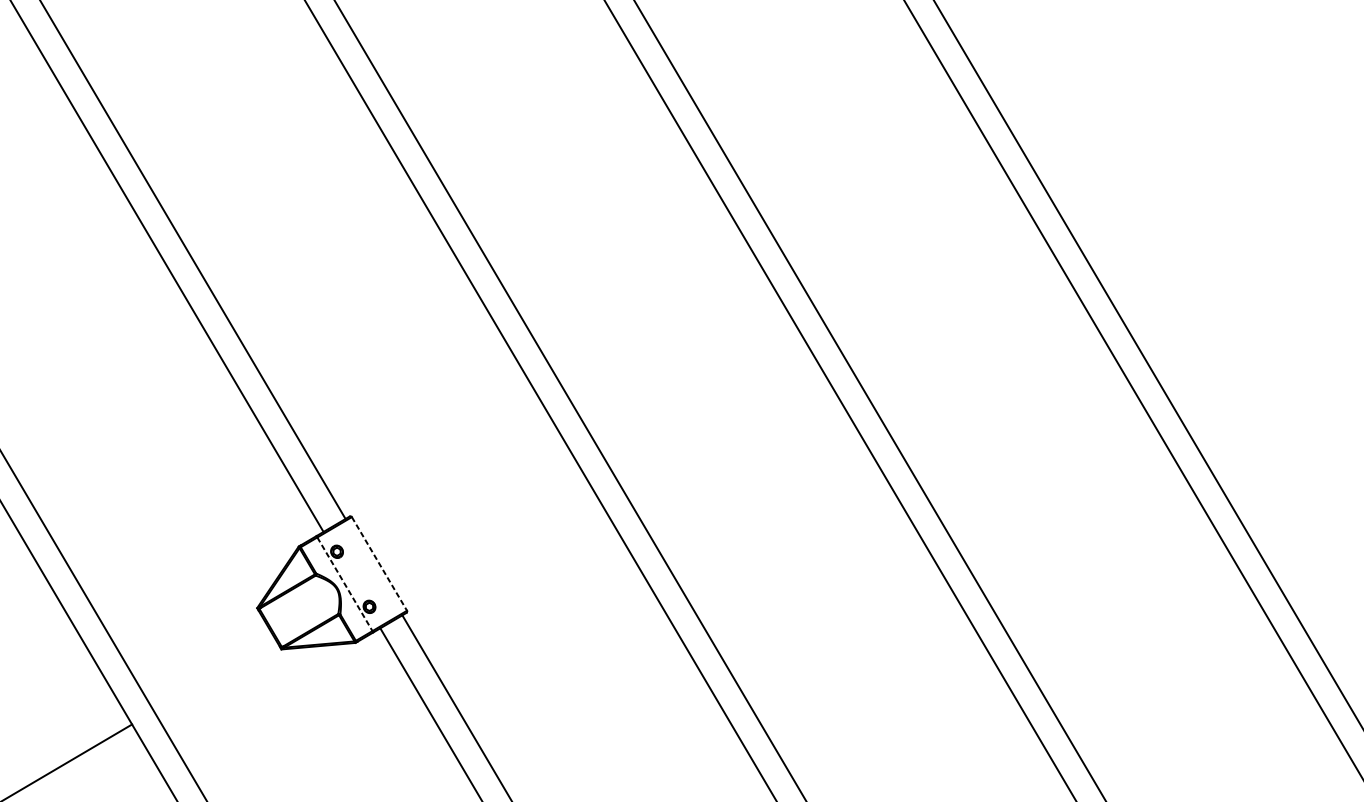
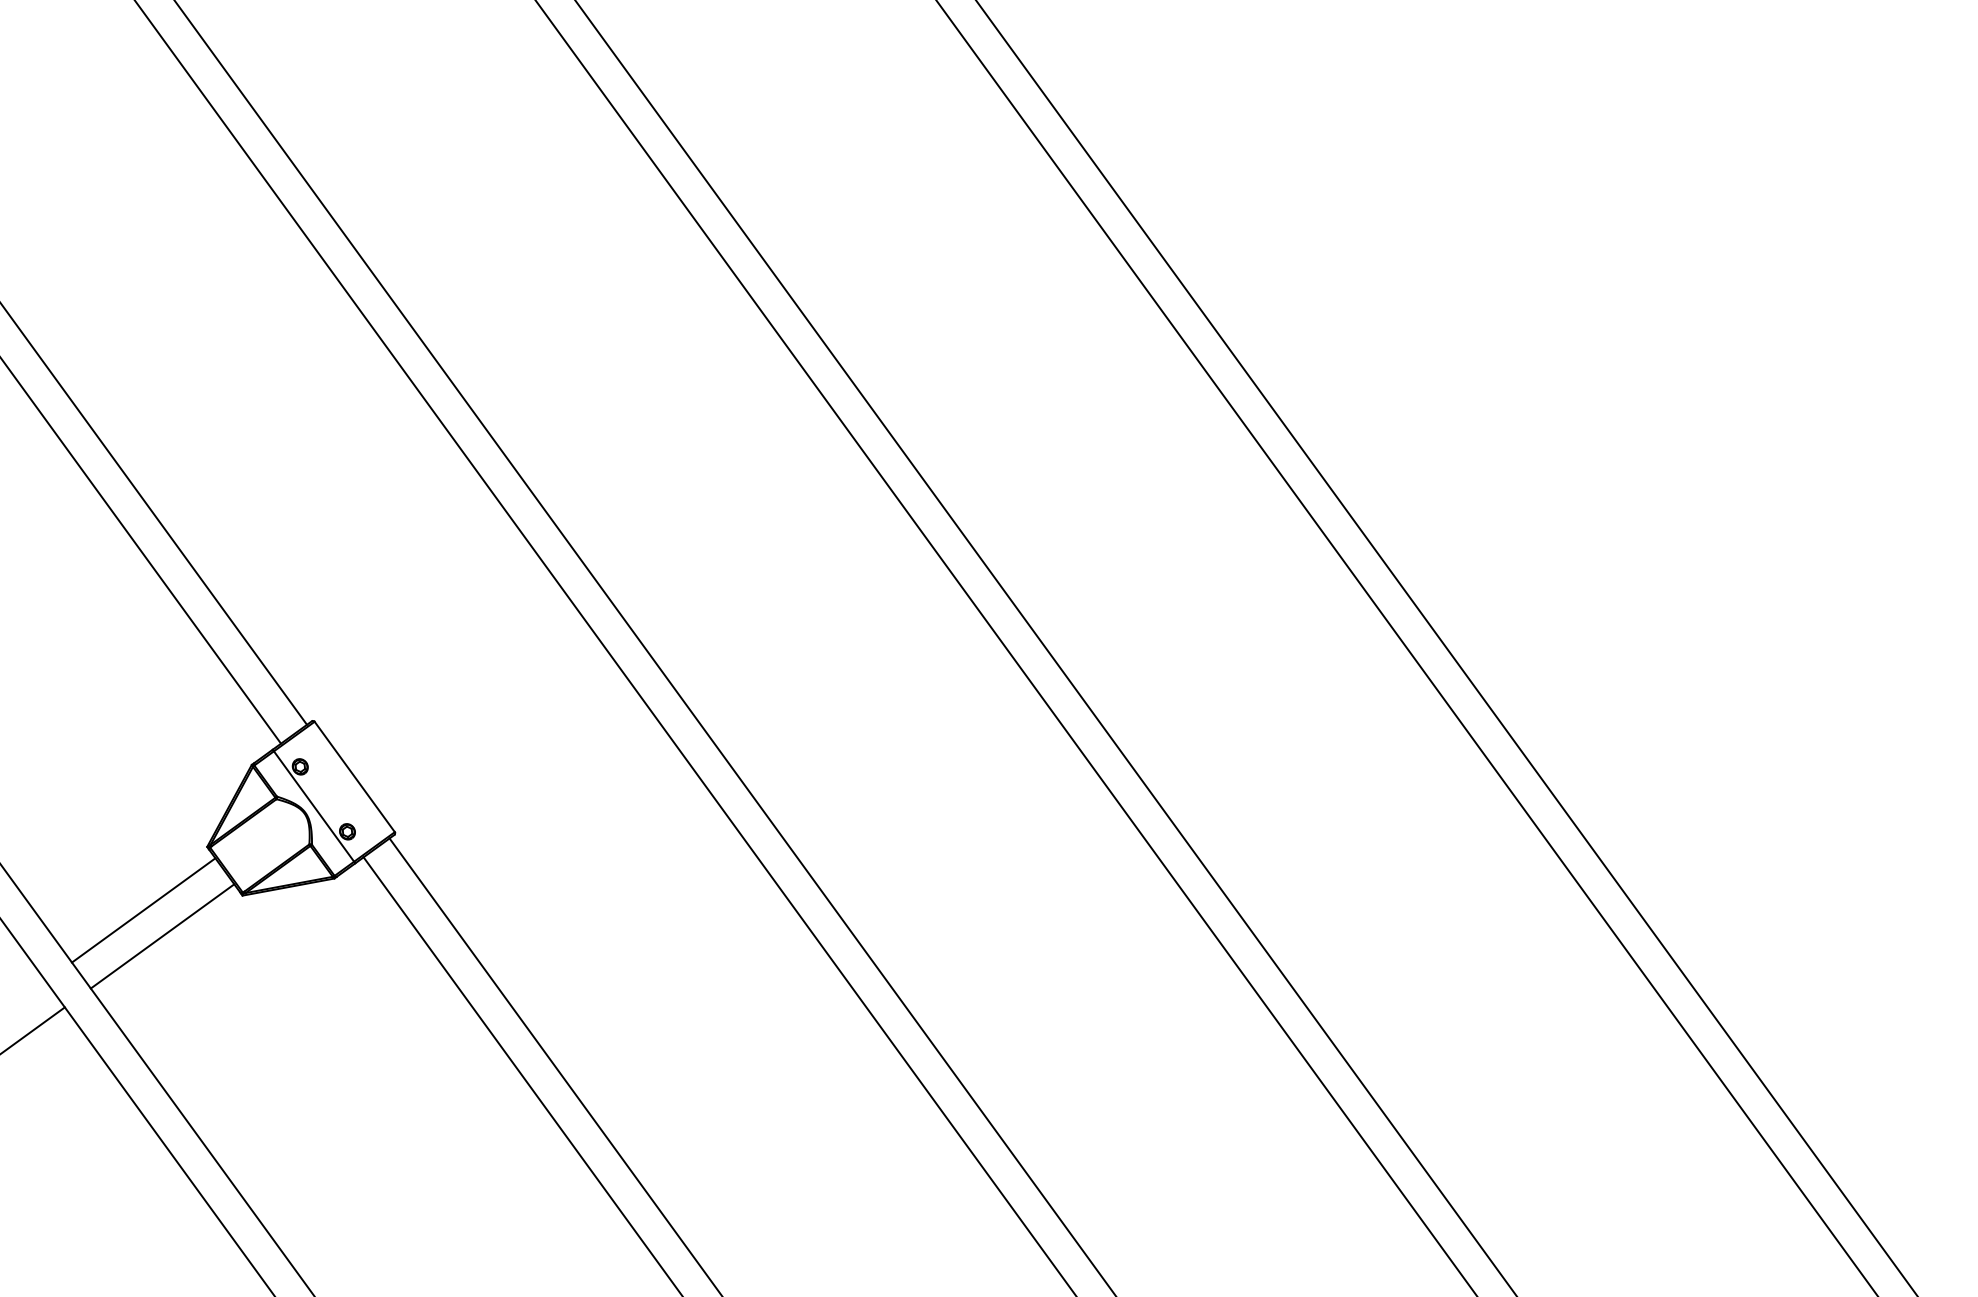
line: (380, 564) -> (355, 777), dashed -> solid
line: (345, 584) -> (314, 806), dashed -> solid
line: (201, 653) -> (143, 910), added
line: (214, 675) -> (162, 936), added

